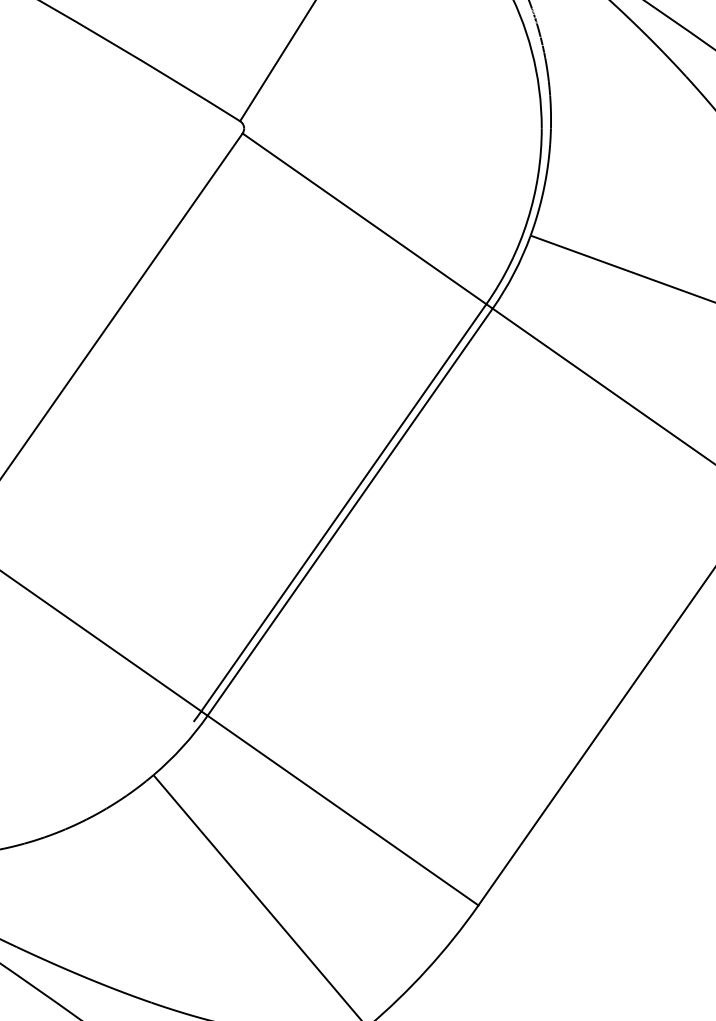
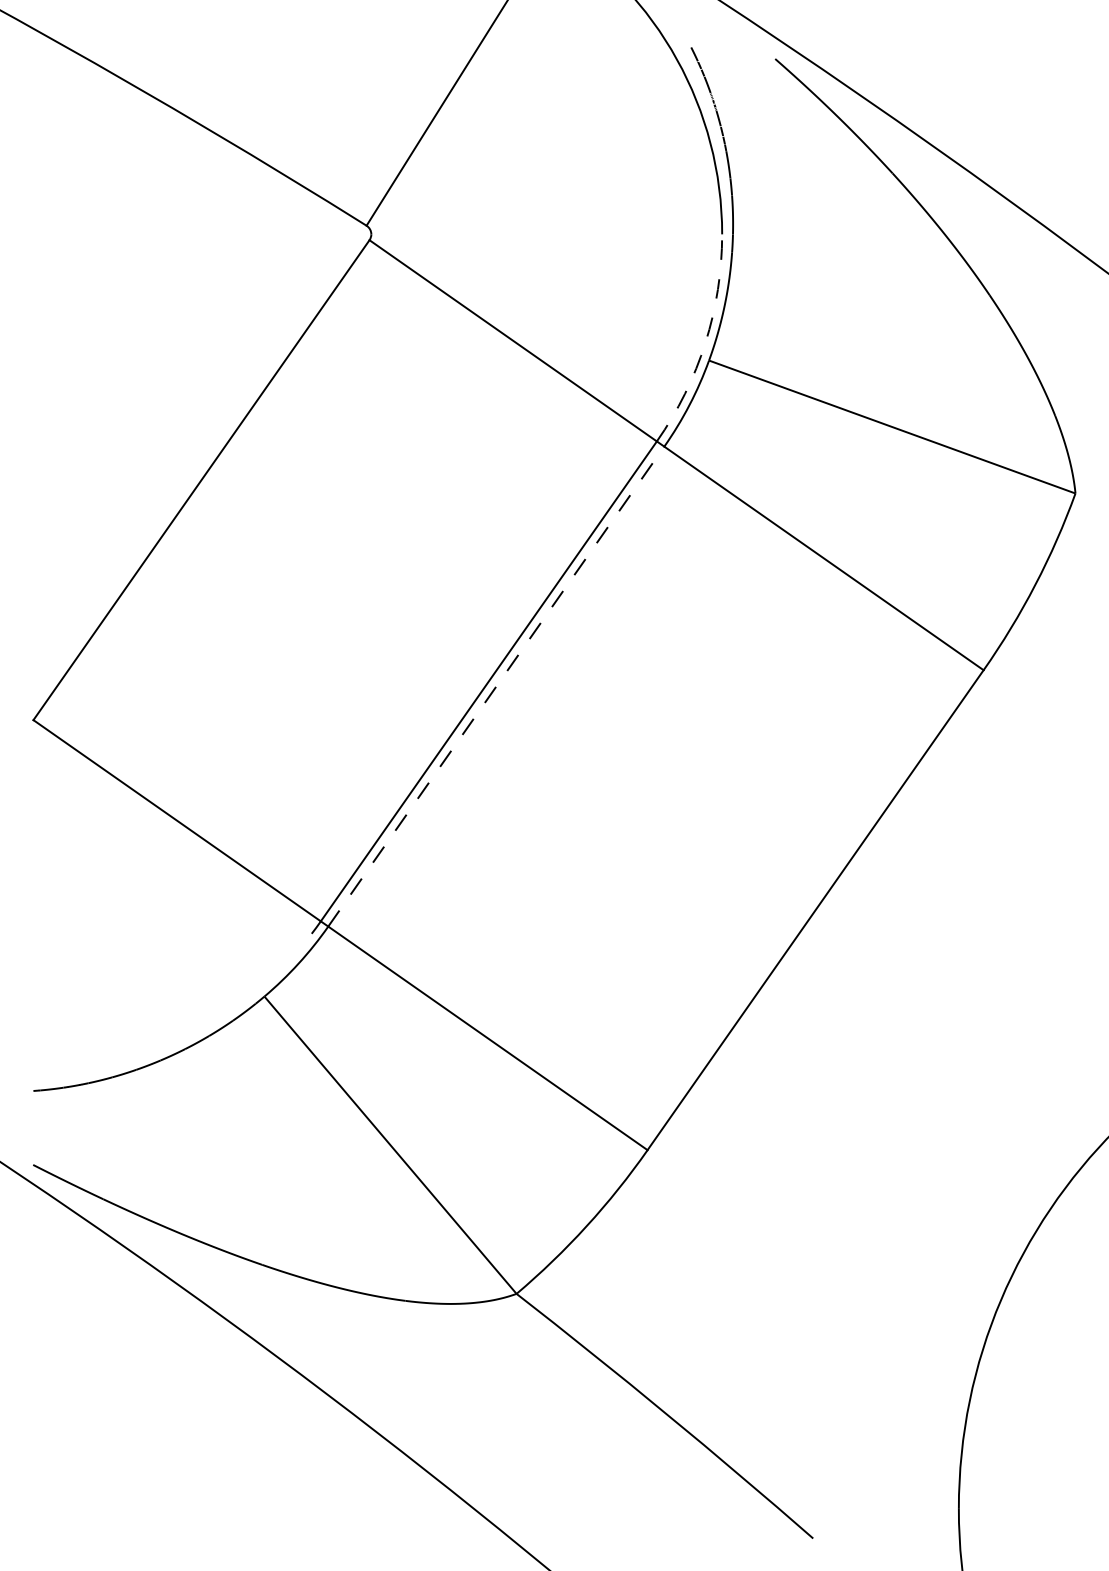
arc: (527, 220) -> (705, 342), solid -> dashed
line: (350, 512) -> (496, 686), solid -> dashed

